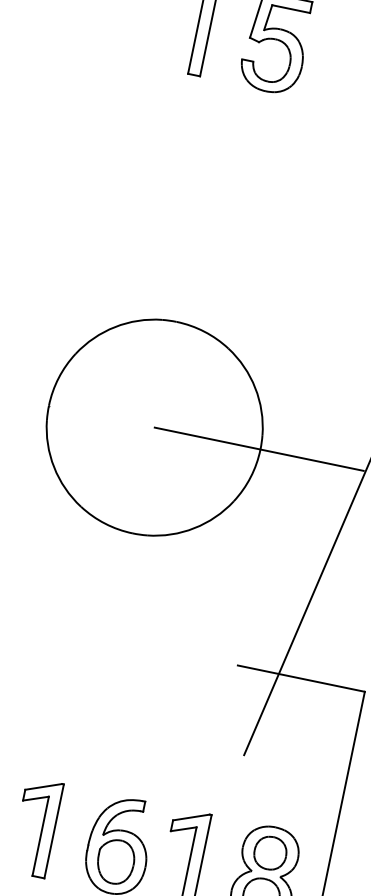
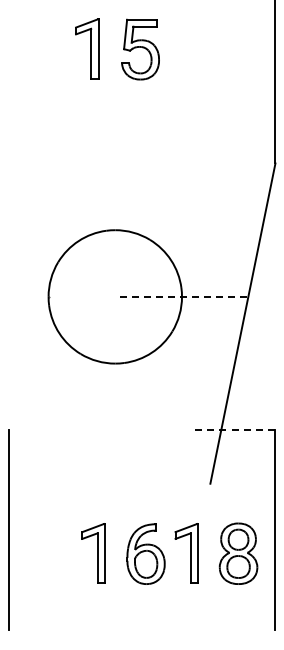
line: (259, 448) -> (181, 296), solid -> dashed
line: (301, 678) -> (235, 430), solid -> dashed

